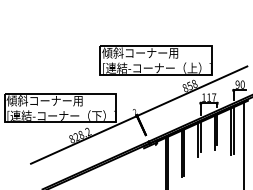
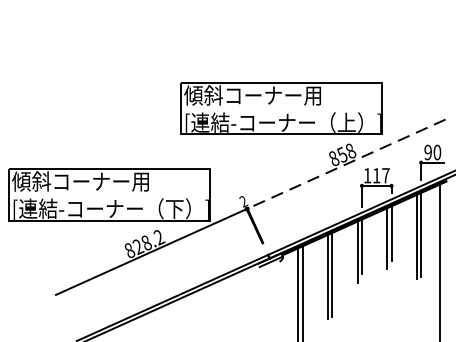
line: (191, 91) -> (345, 164), solid -> dashed

